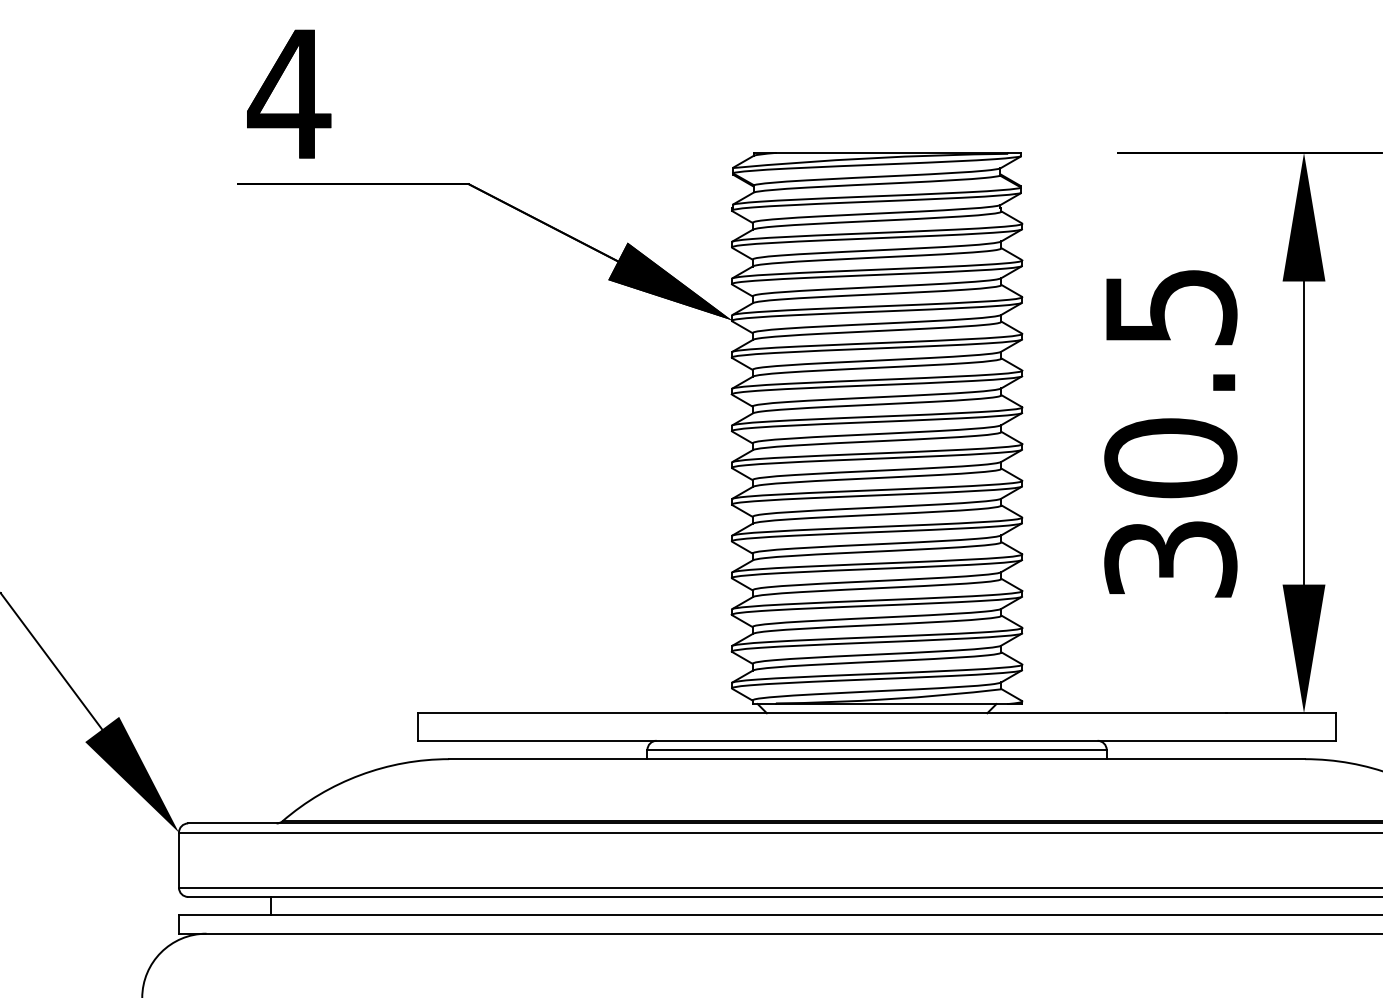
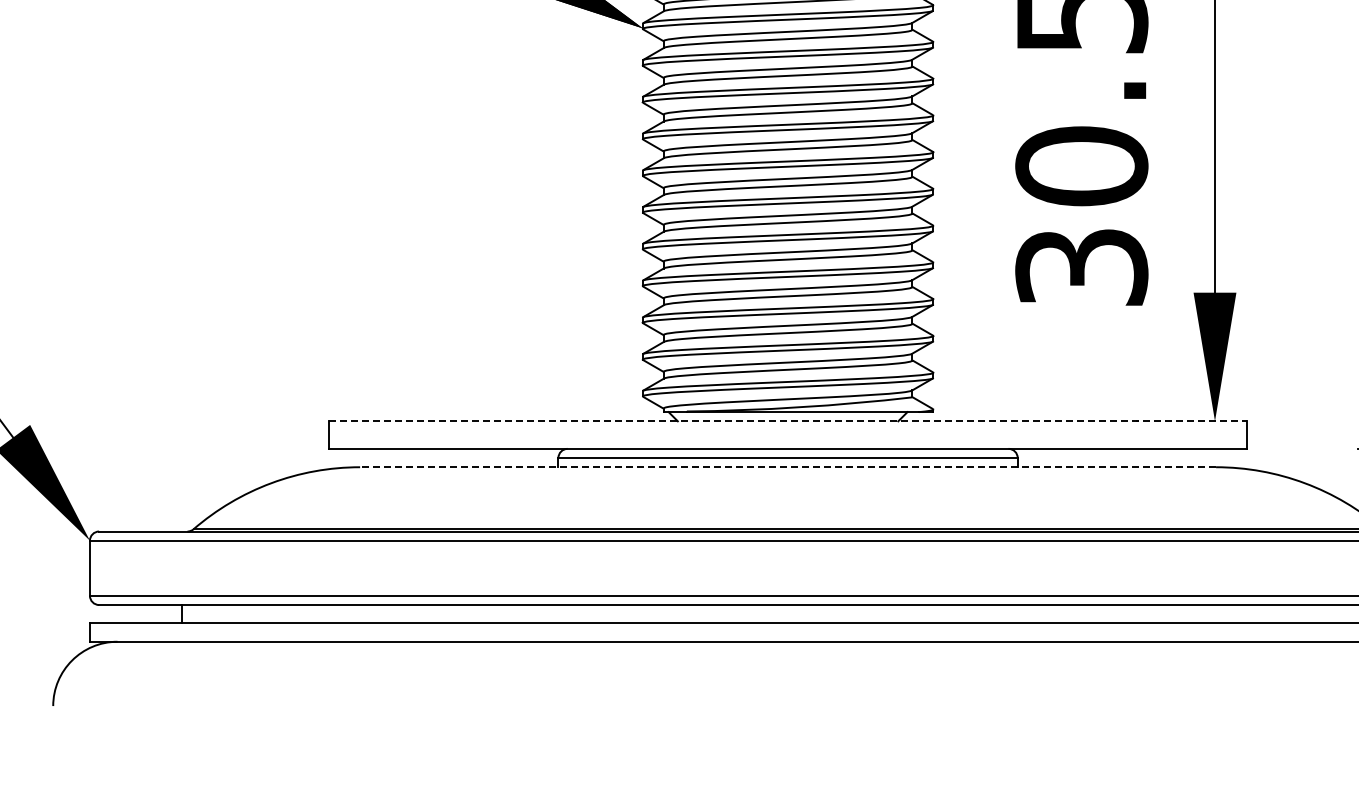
line: (877, 713) -> (788, 421), solid -> dashed
line: (877, 759) -> (788, 467), solid -> dashed

